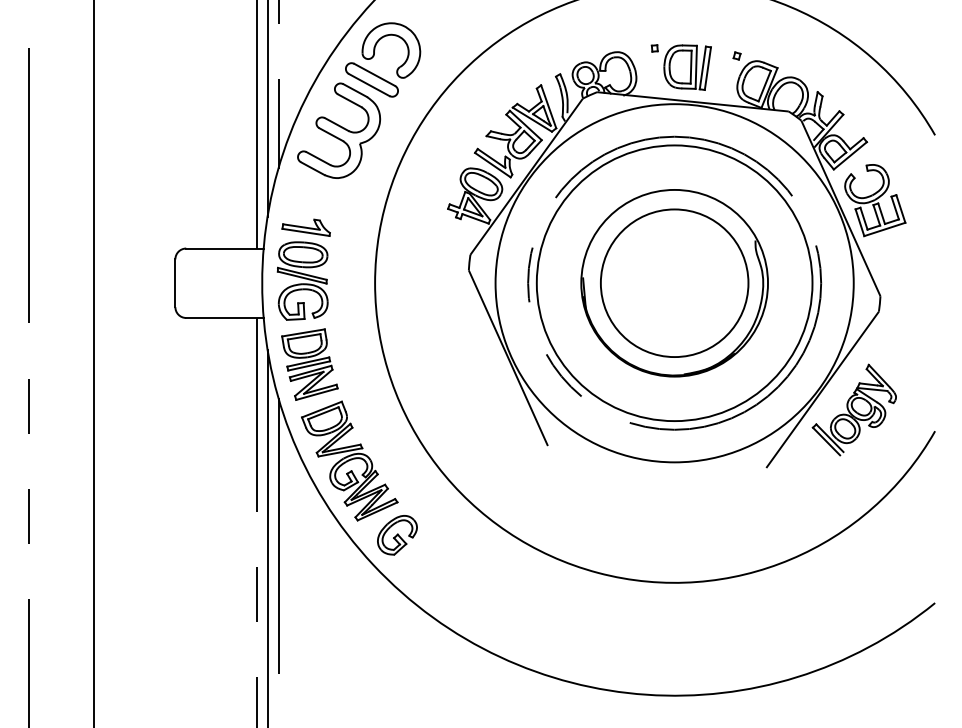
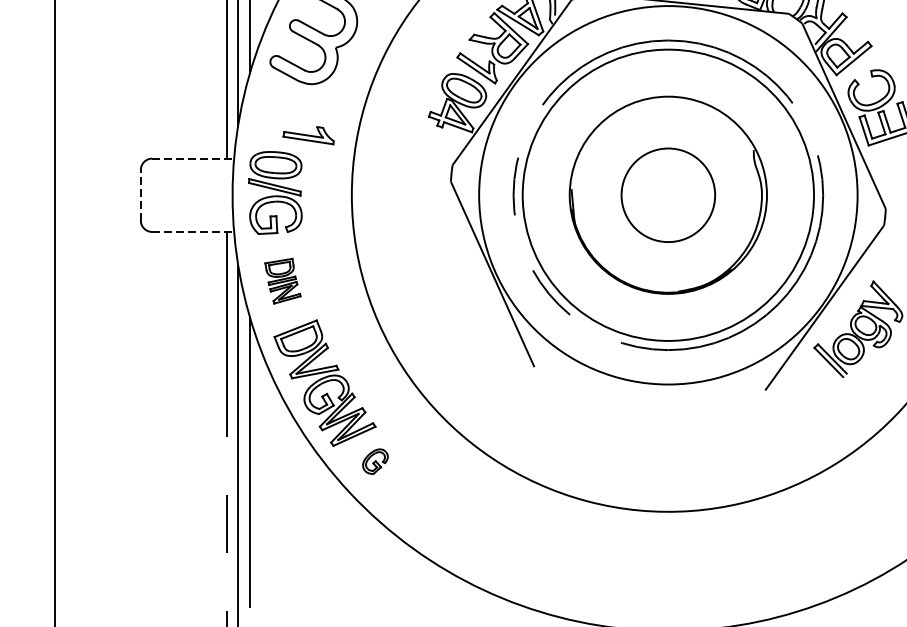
part: (305, 227) -> (307, 135), moved
line: (224, 248) -> (192, 158), solid -> dashed
line: (175, 283) -> (140, 195), solid -> dashed
circle: (674, 283) -> (668, 195), size x0.6
line: (224, 318) -> (192, 232), solid -> dashed
part: (309, 364) -> (282, 281), size x0.6
part: (397, 535) -> (375, 461), size x0.6

